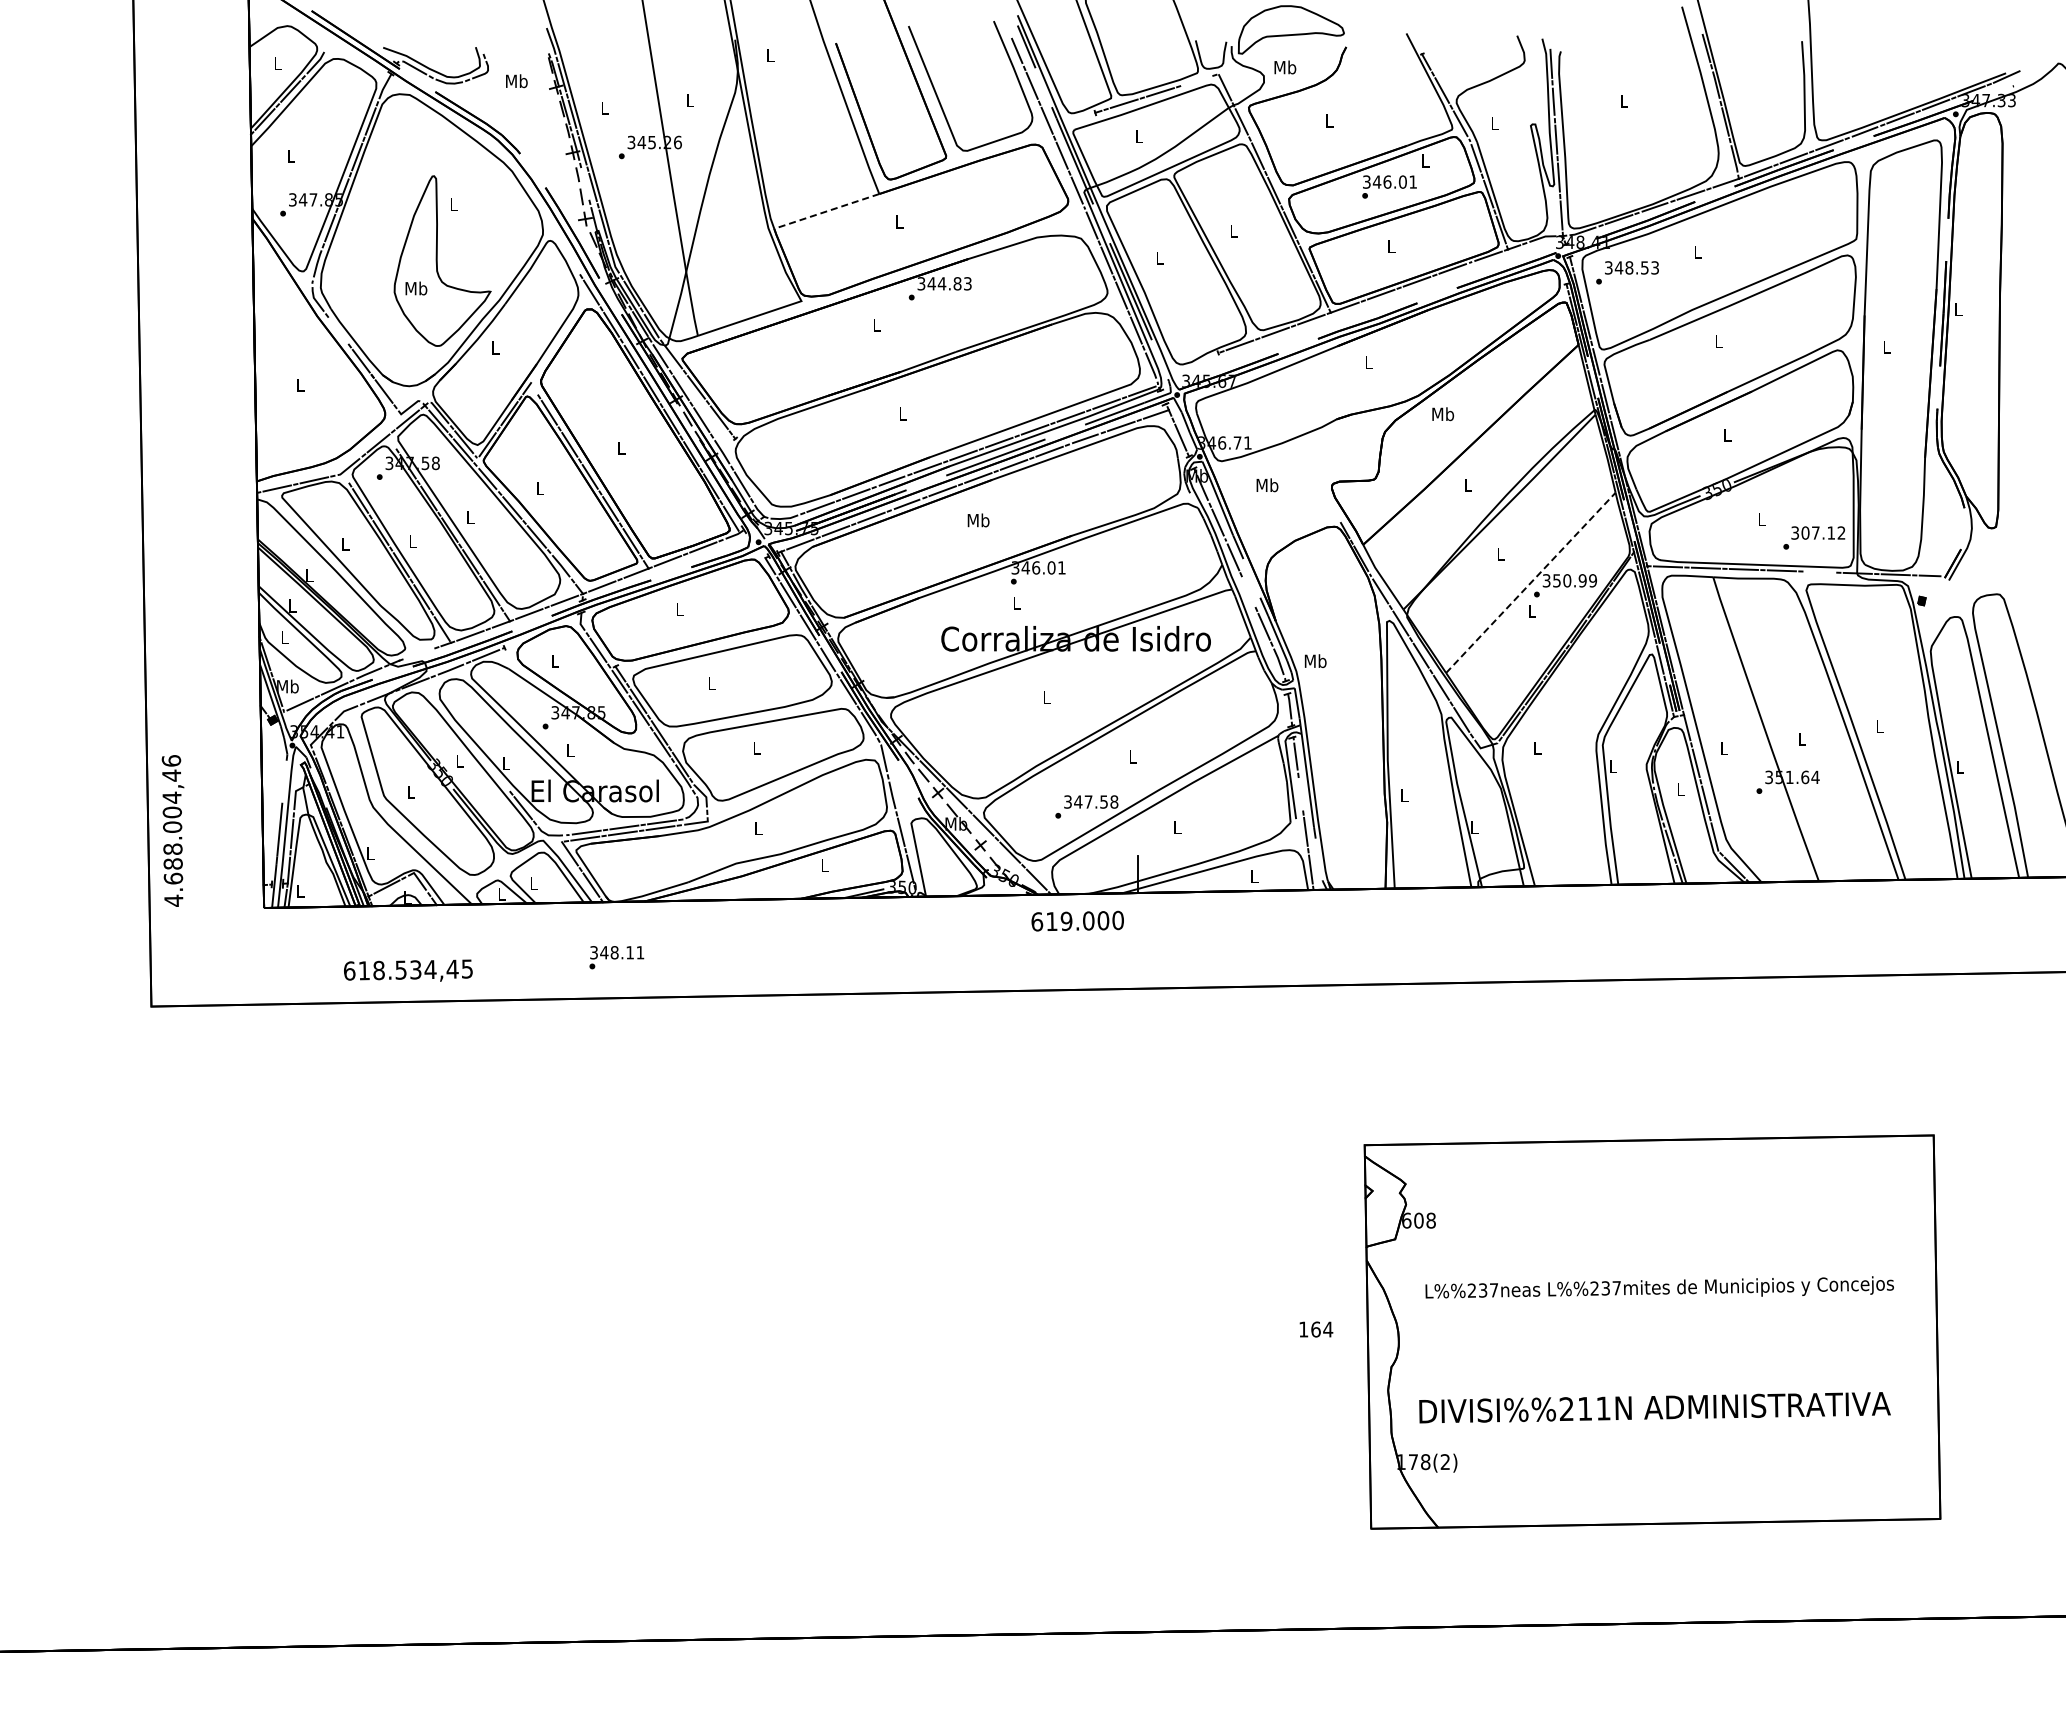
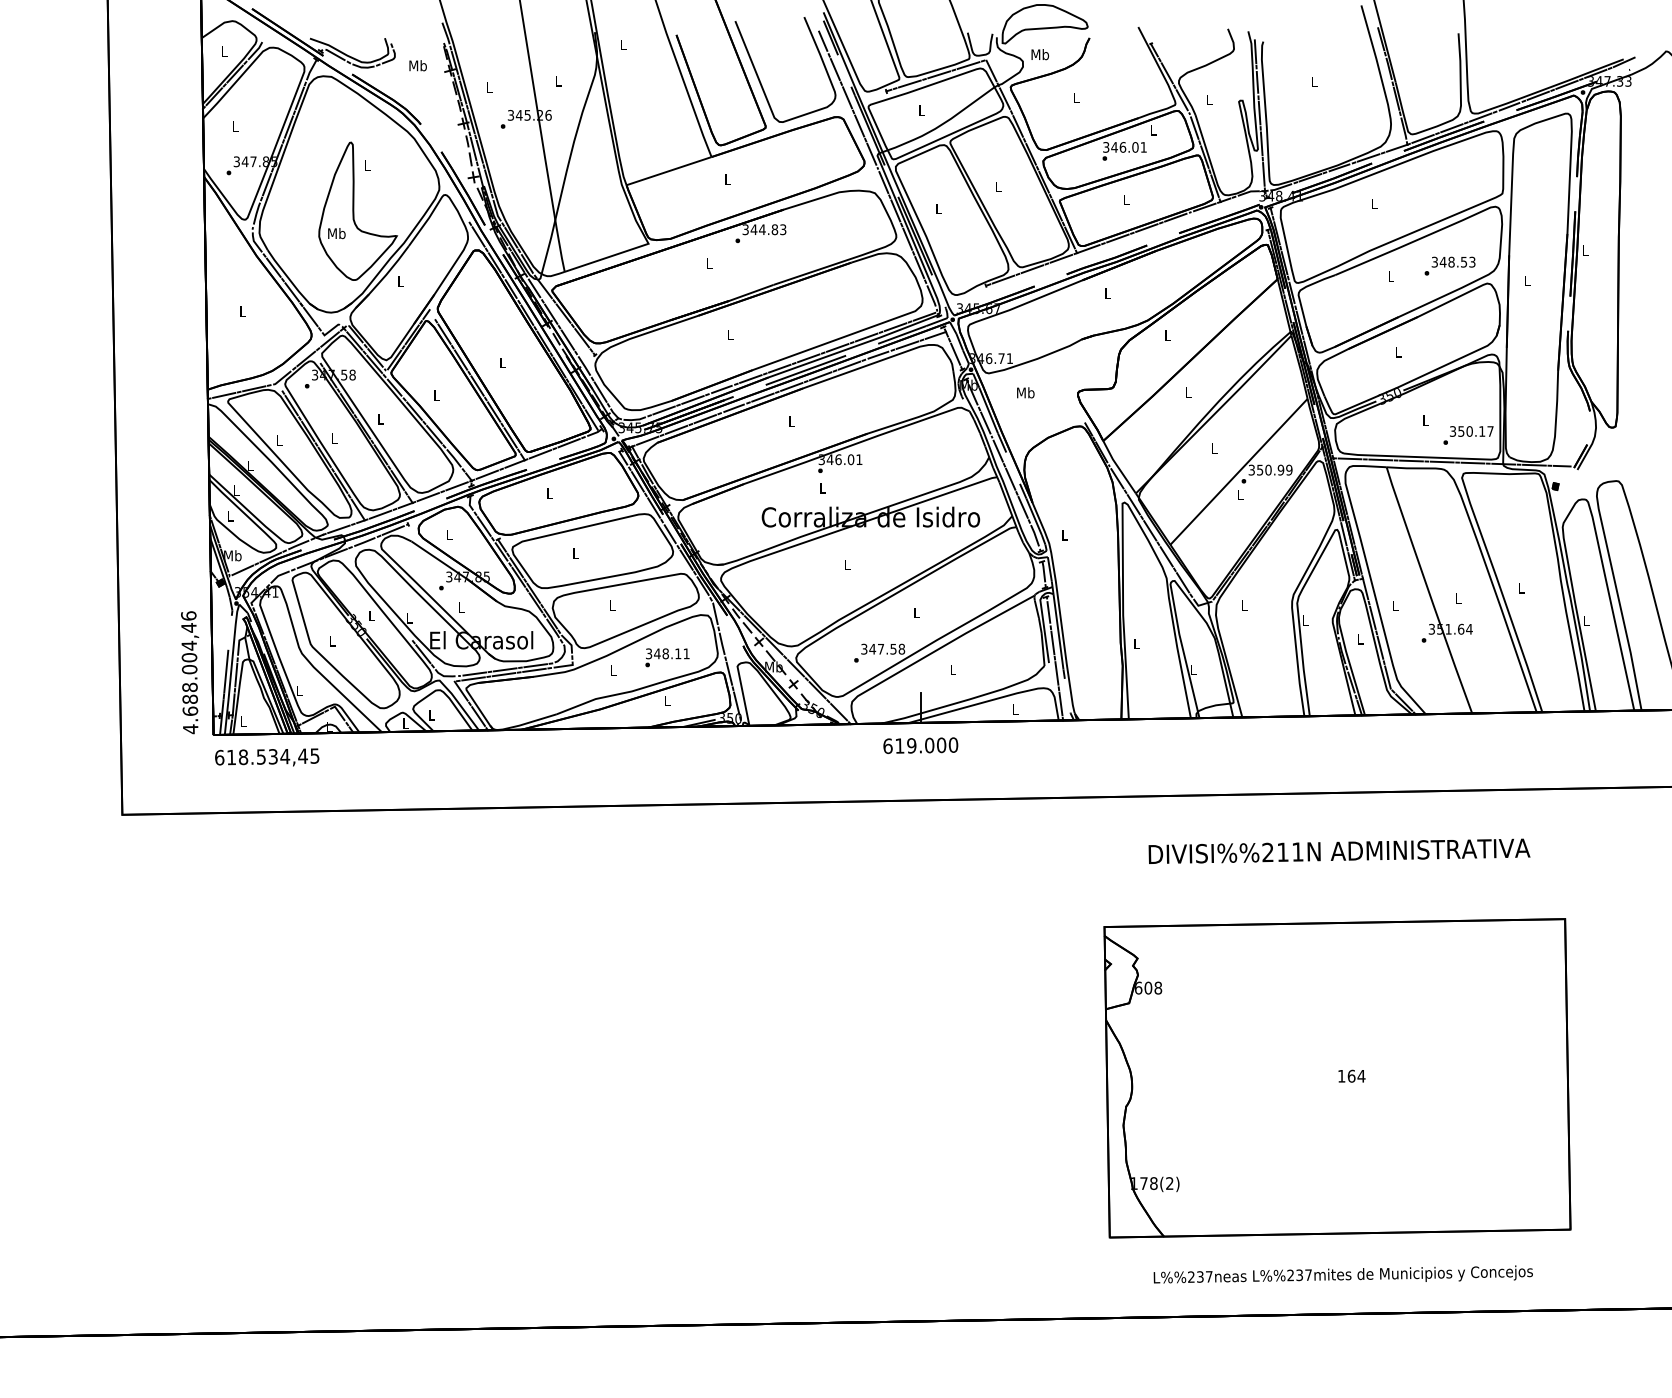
line: (1196, 80) -> (968, 65), added
line: (584, 183) -> (472, 148), added
line: (826, 211) -> (668, 171), dashed -> solid
text: (1627, 272) -> (1450, 265), moved
line: (338, 330) -> (273, 267), added
text: (1443, 414) -> (1168, 335), Mb -> L
text: (978, 520) -> (791, 421), Mb -> L
text: (1823, 532) -> (1475, 431), 307.12 -> 350.17
line: (1819, 571) -> (1472, 462), added
line: (1530, 582) -> (1238, 471), dashed -> solid
line: (1248, 591) -> (1010, 478), added
line: (418, 653) -> (338, 529), added
text: (1315, 660) -> (1064, 534), Mb -> L
line: (1300, 794) -> (1052, 643), added
text: (172, 830) -> (189, 672), moved
text: (1077, 920) -> (920, 745), moved
text: (616, 957) -> (667, 657), moved
text: (408, 970) -> (267, 757), moved
text: (1659, 1287) -> (1343, 1274), moved
text: (1316, 1329) -> (1352, 1076), moved
text: (1654, 1407) -> (1339, 851), moved

